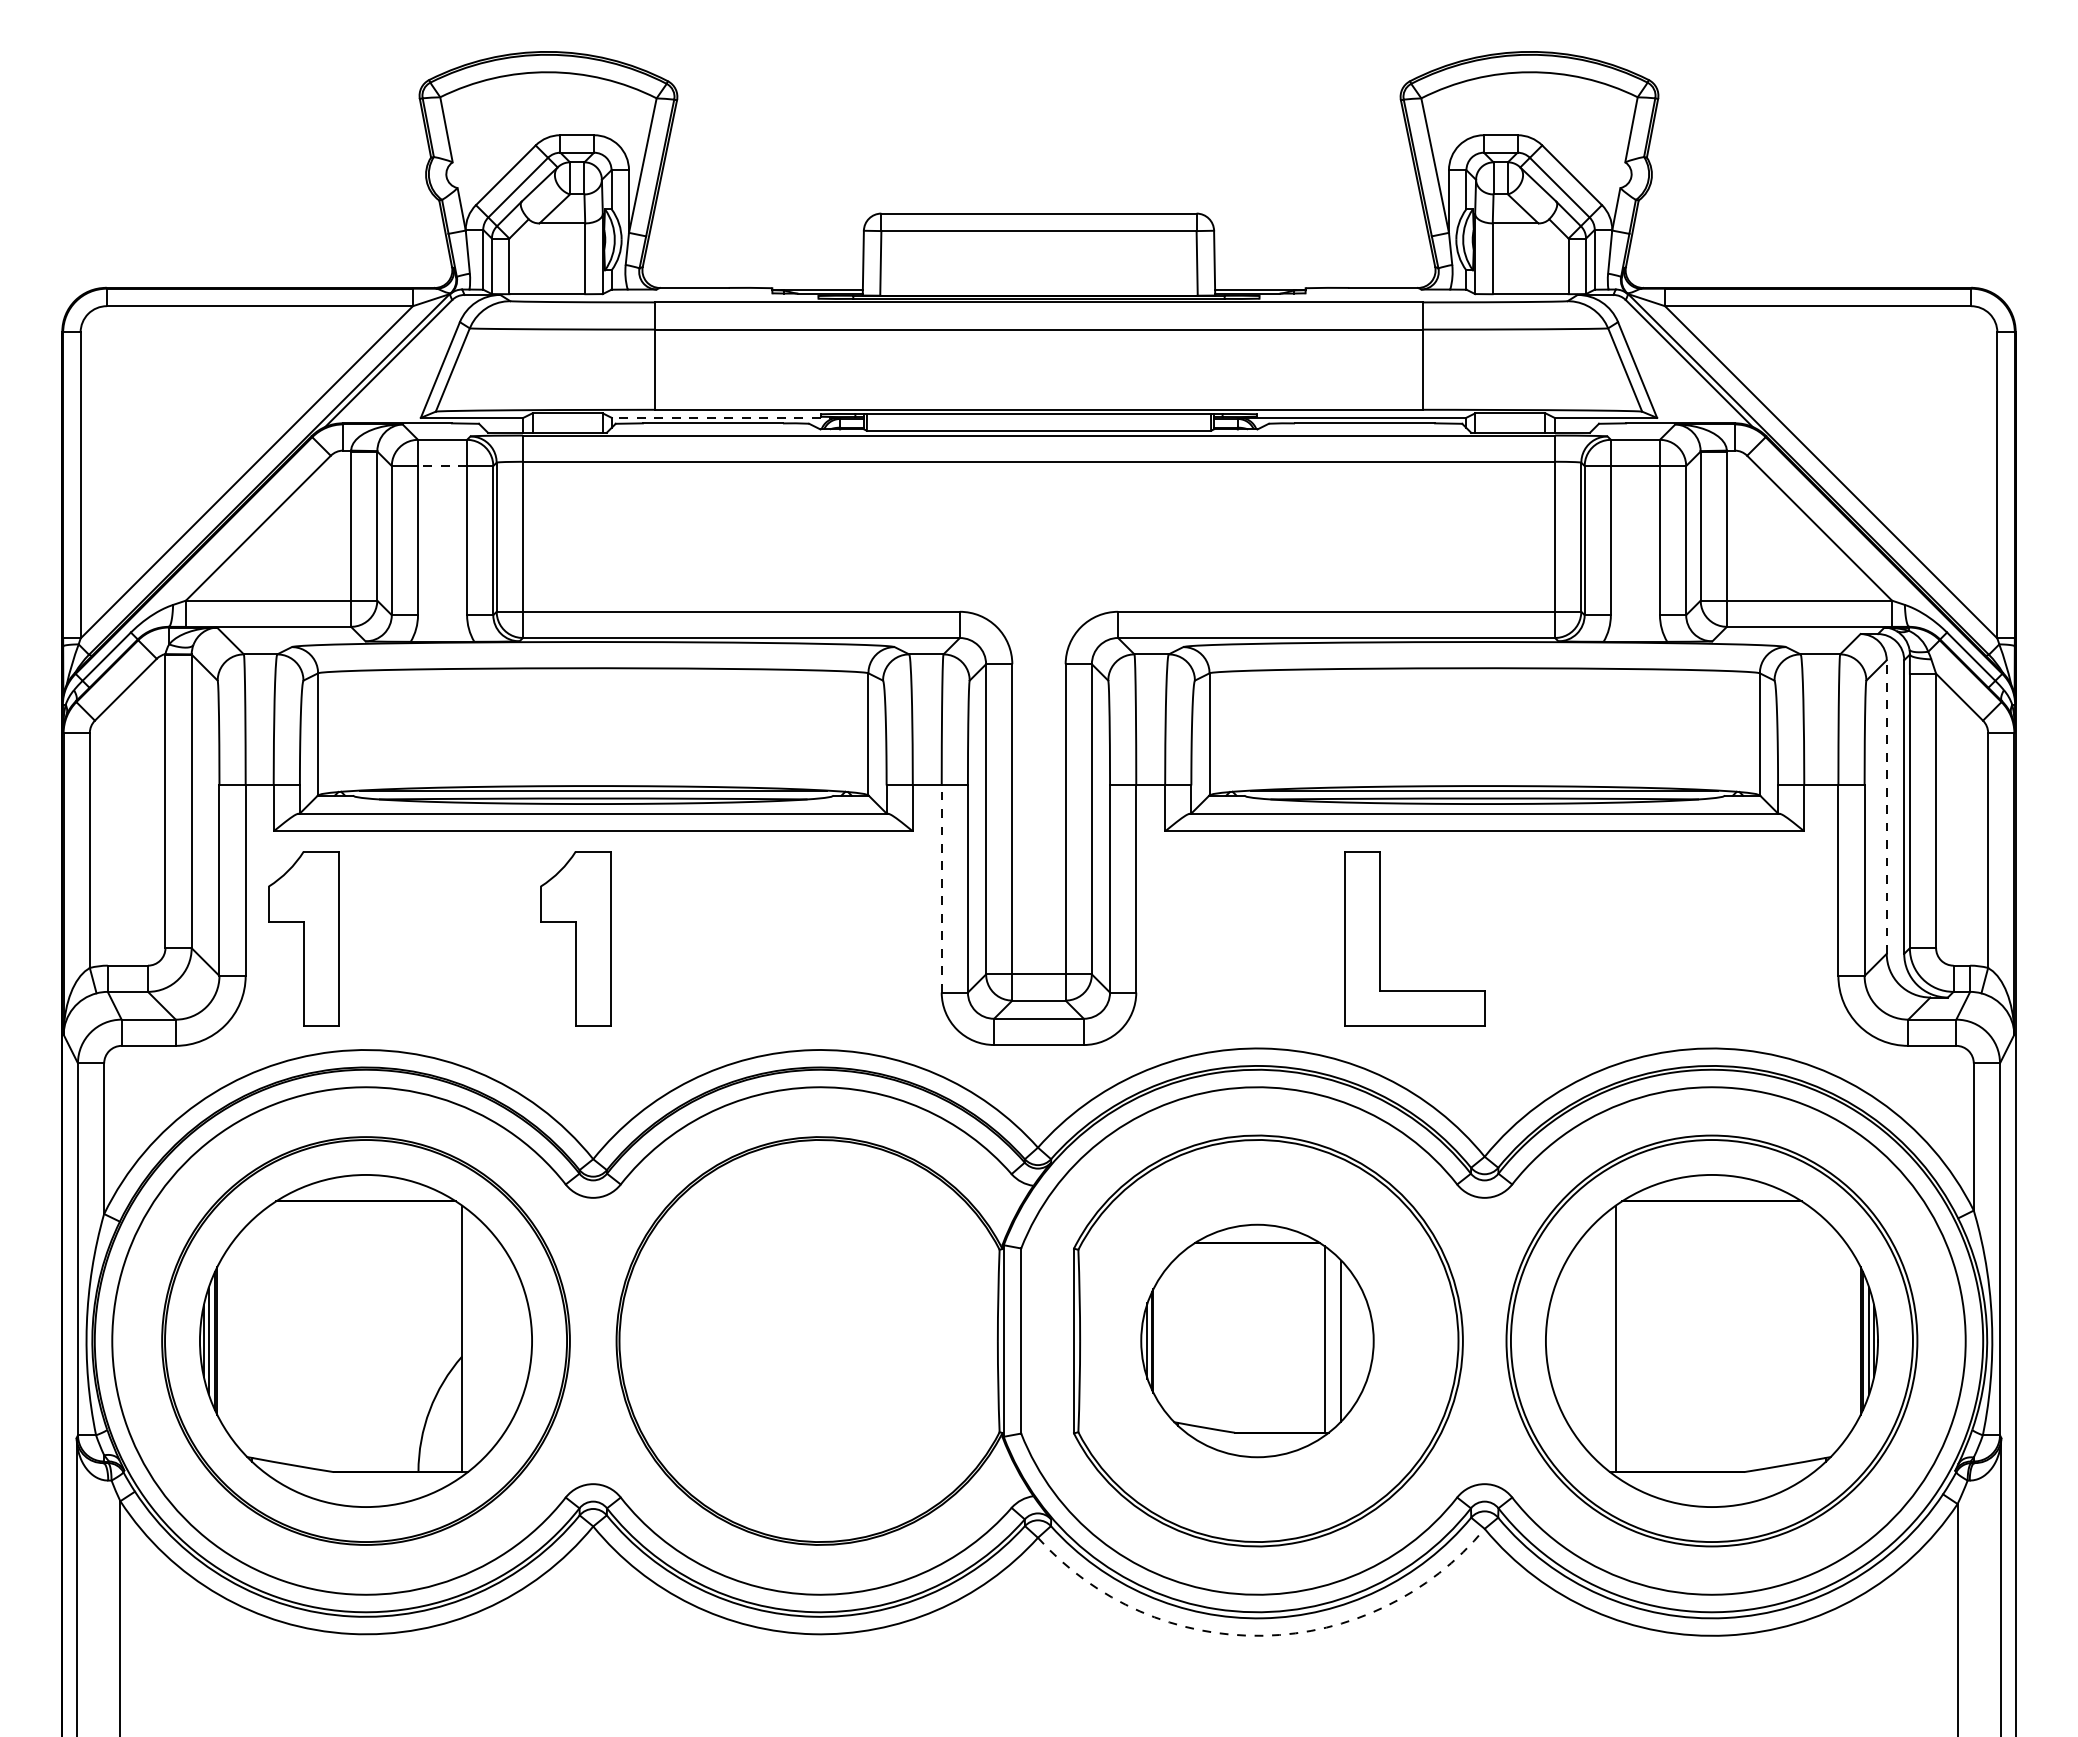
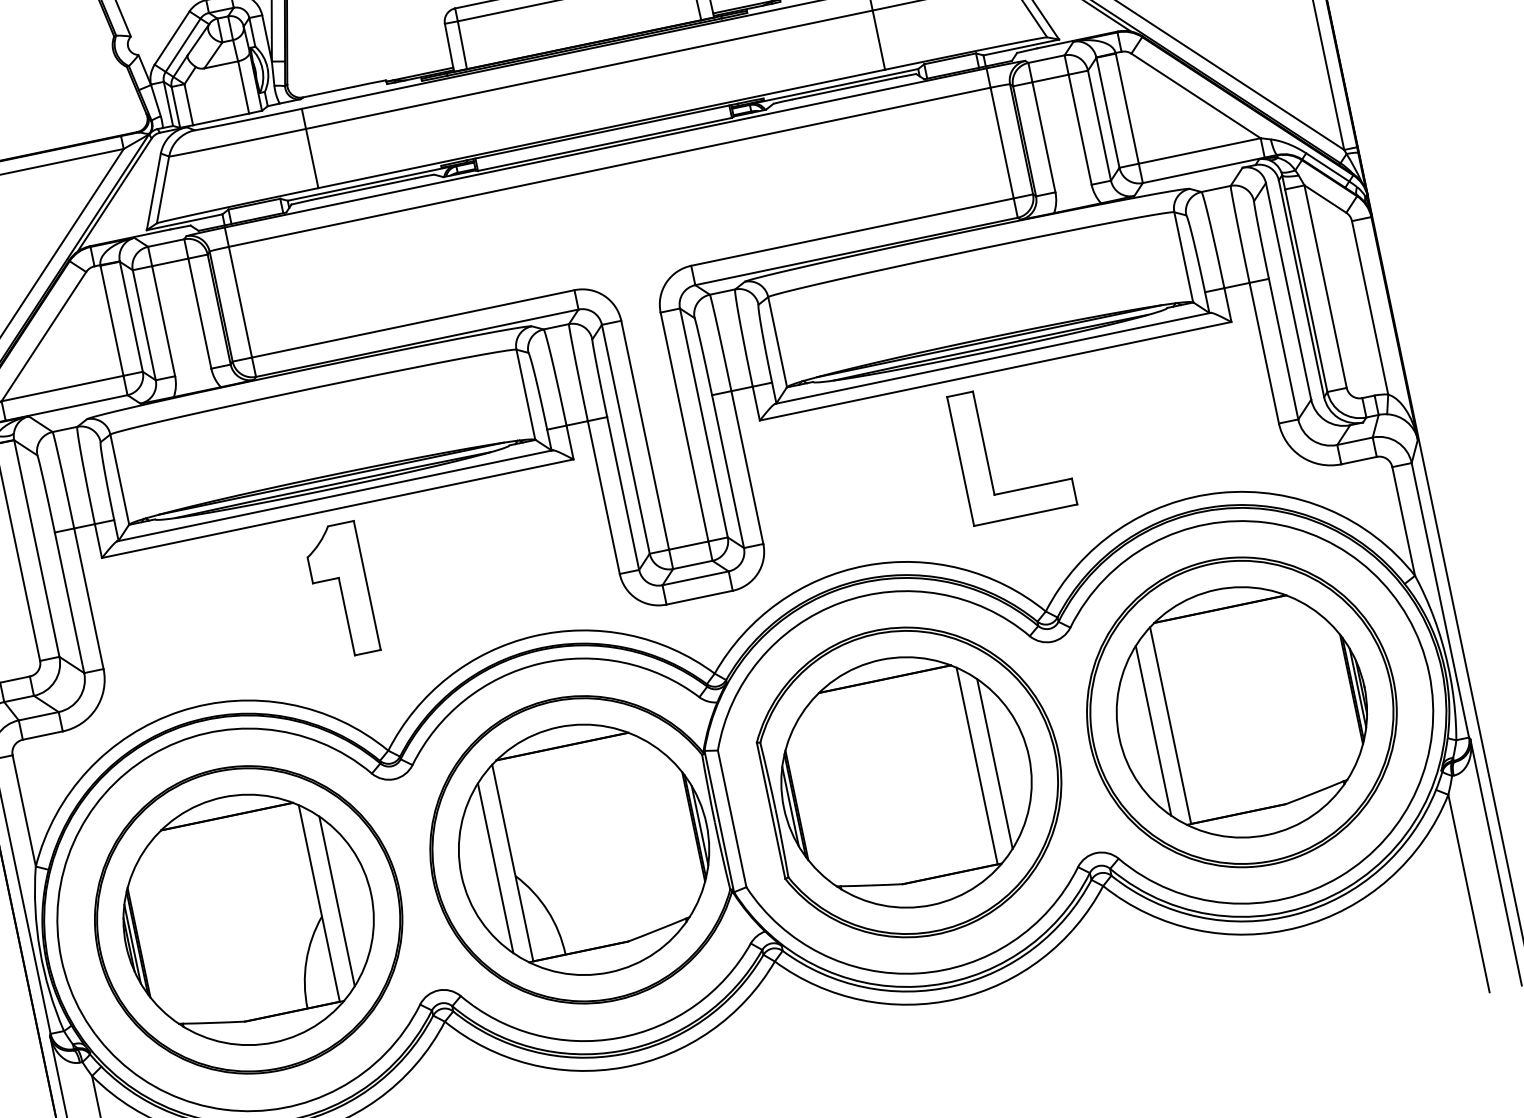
line: (724, 417) -> (370, 183), dashed -> solid
line: (442, 466) -> (170, 262), dashed -> solid
line: (1886, 807) -> (1288, 291), dashed -> solid
line: (941, 889) -> (603, 497), dashed -> solid
part: (303, 938) -> (140, 632), removed
part: (1380, 938) -> (986, 455), moved
part: (820, 1340) -> (583, 849), added
part: (1257, 1340) -> (906, 782), size x1.43
line: (485, 1341) -> (336, 901), added
line: (1592, 1341) -> (1153, 731), added
arc: (1263, 1635) -> (956, 998), dashed -> solid

